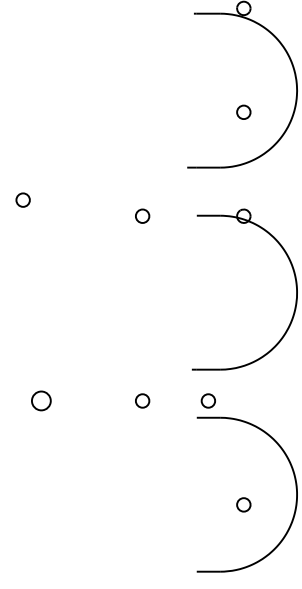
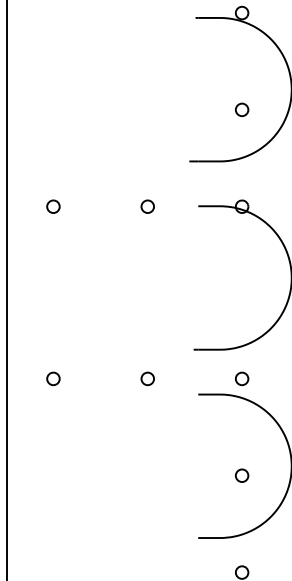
circle: (23, 199) -> (53, 206), moved
circle: (41, 400) -> (53, 378), size x0.71
circle: (208, 400) -> (242, 378), moved

